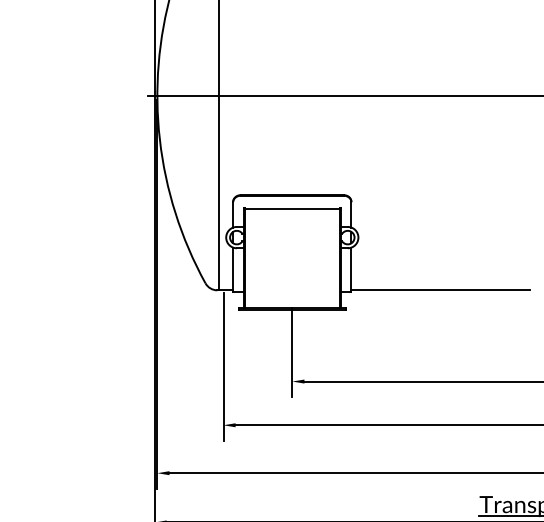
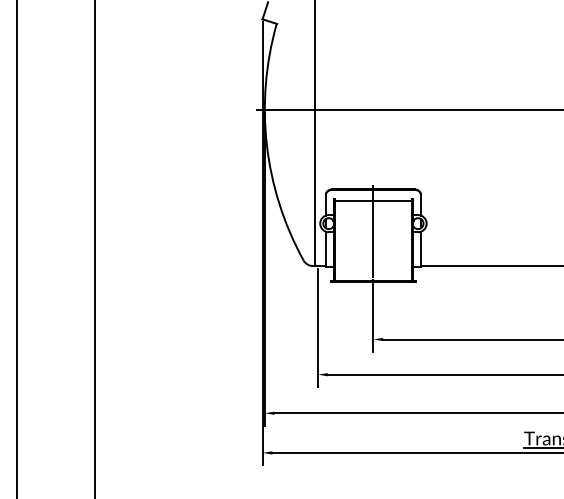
line: (292, 247) -> (373, 231), added

